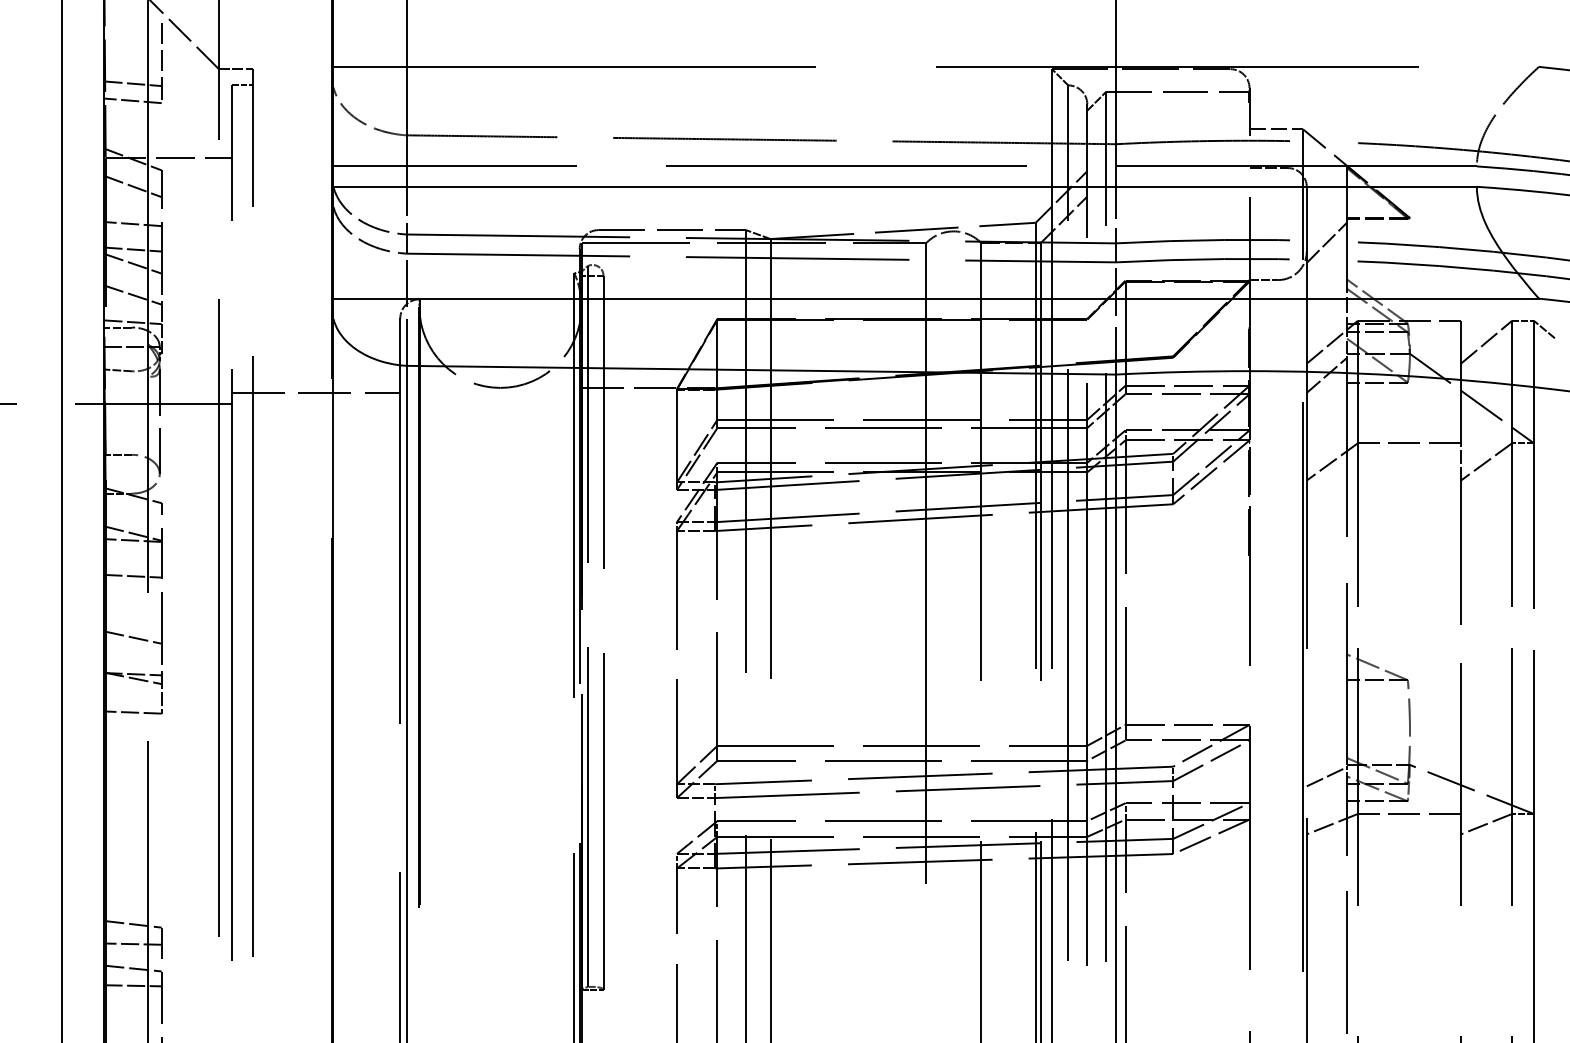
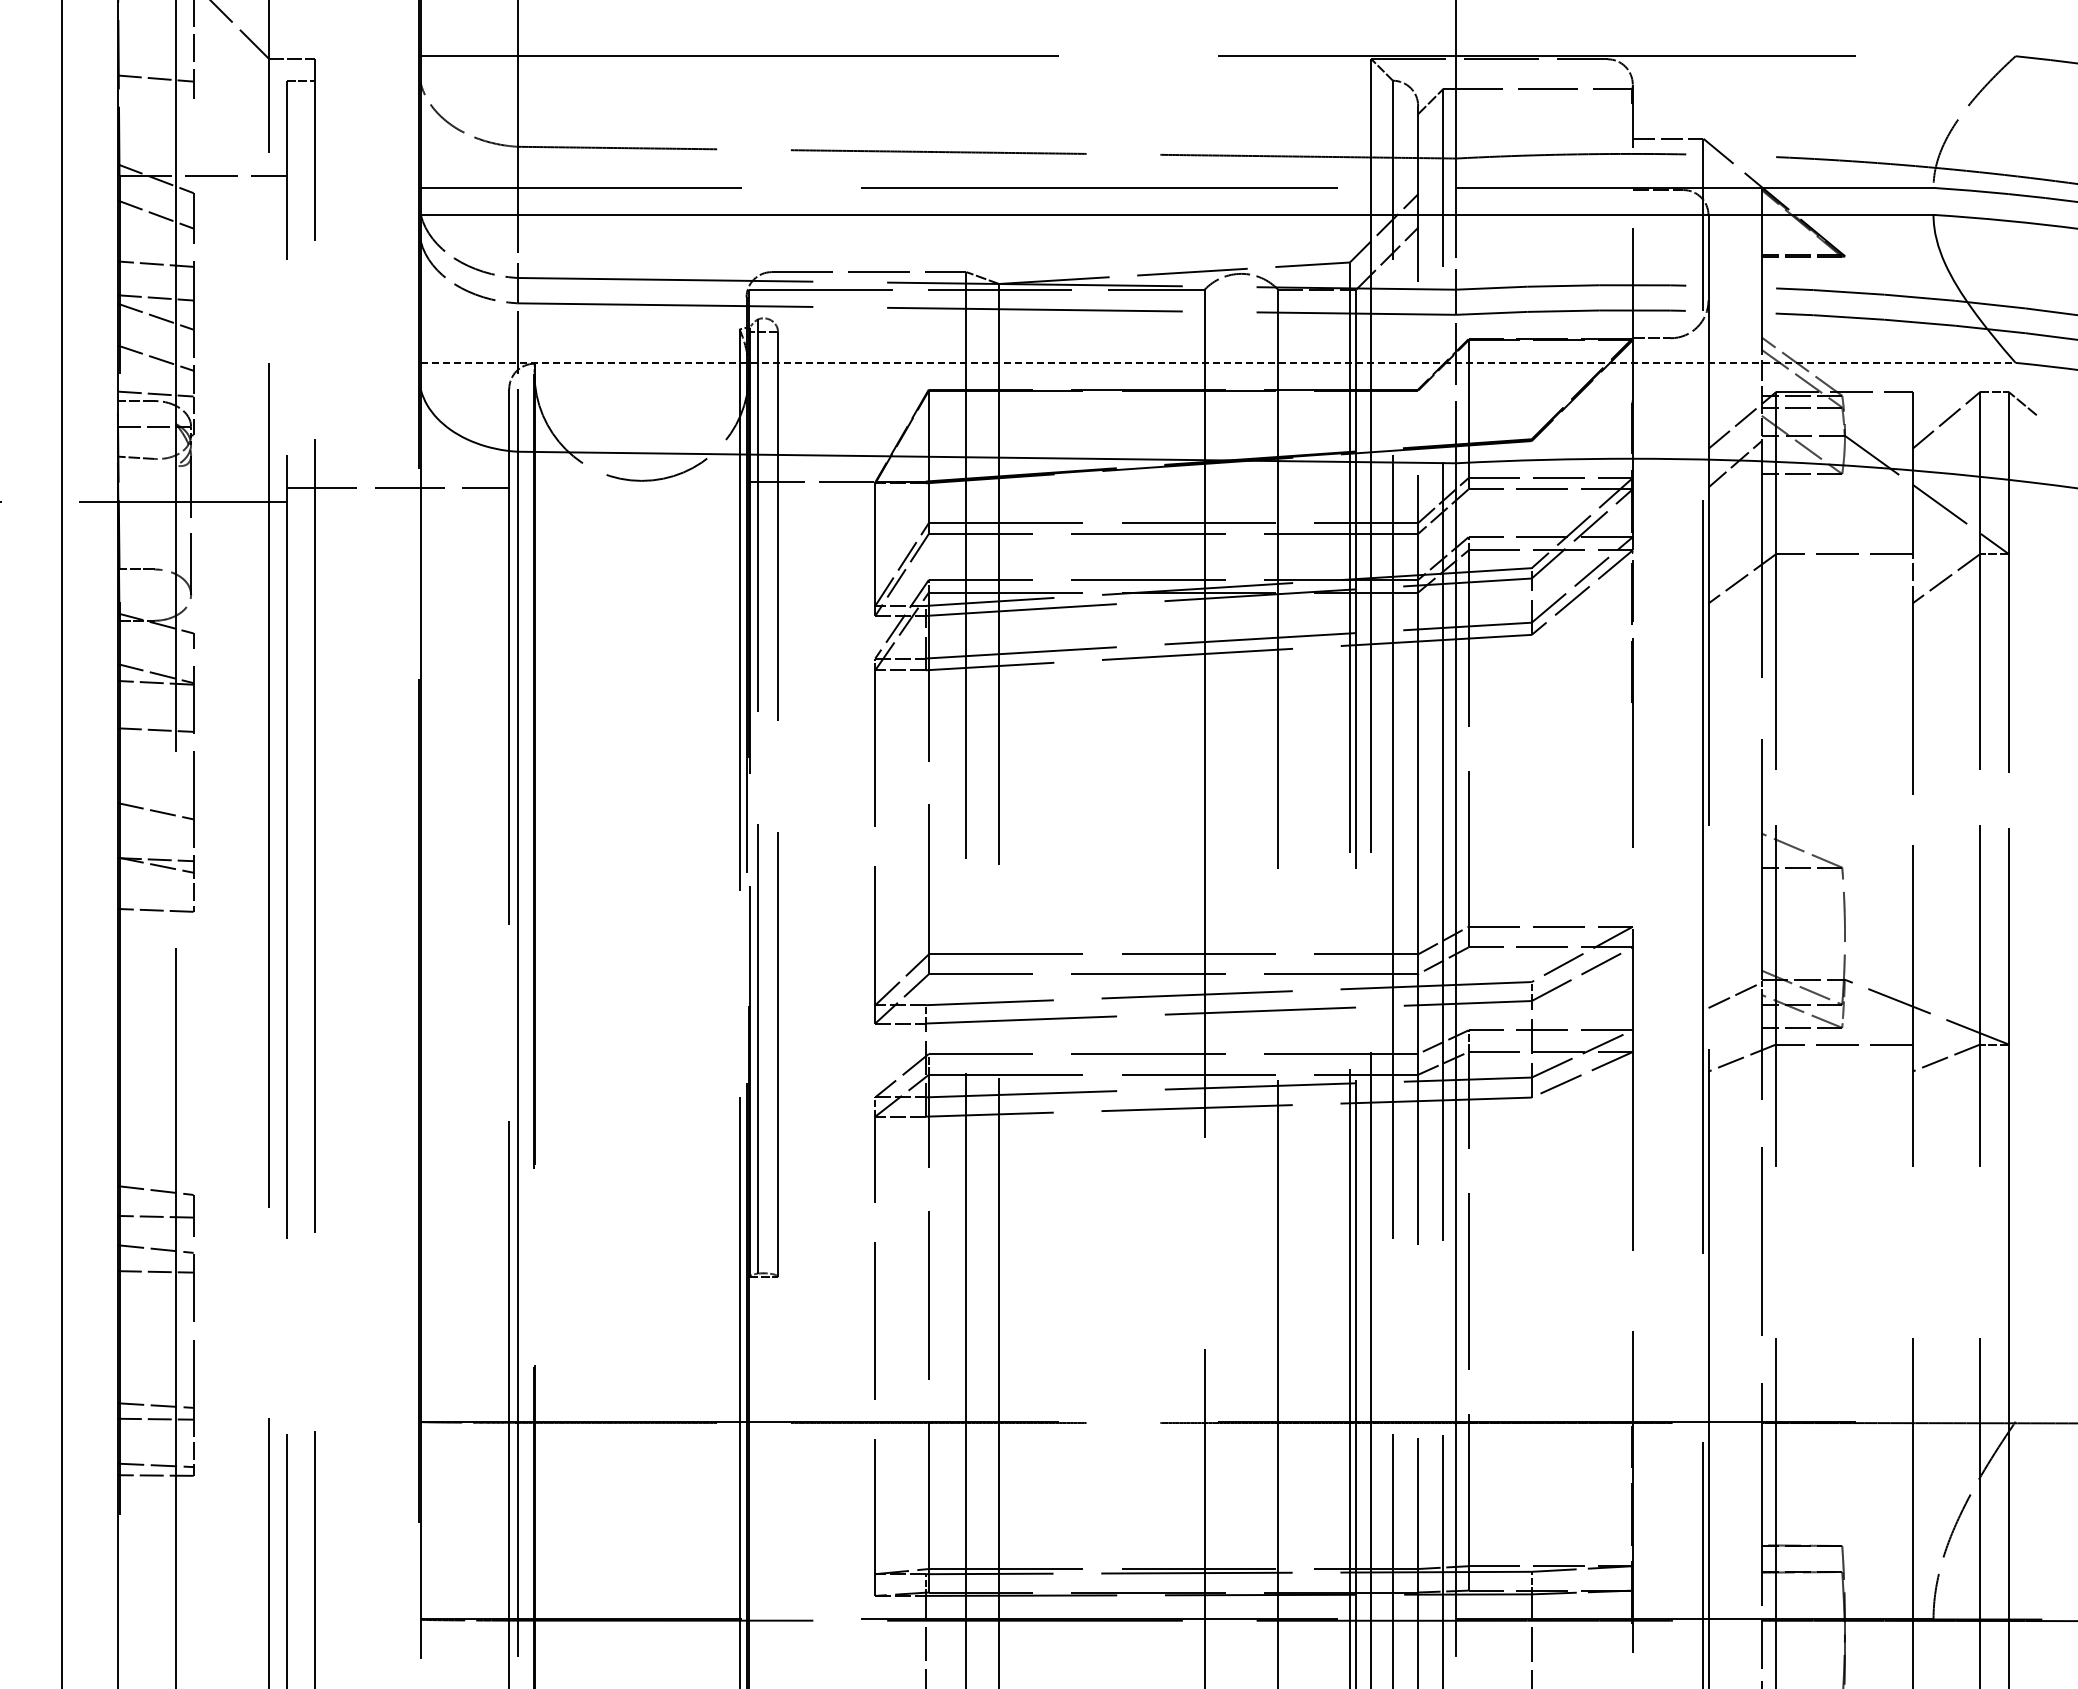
line: (132, 101) -> (155, 101), removed
line: (1326, 242) -> (1734, 288), removed
line: (936, 298) -> (1218, 362), solid -> dashed

